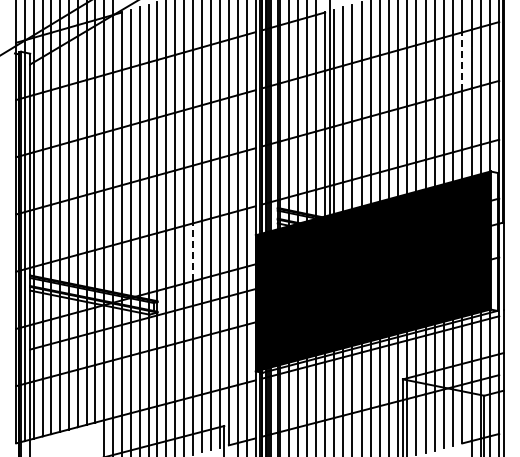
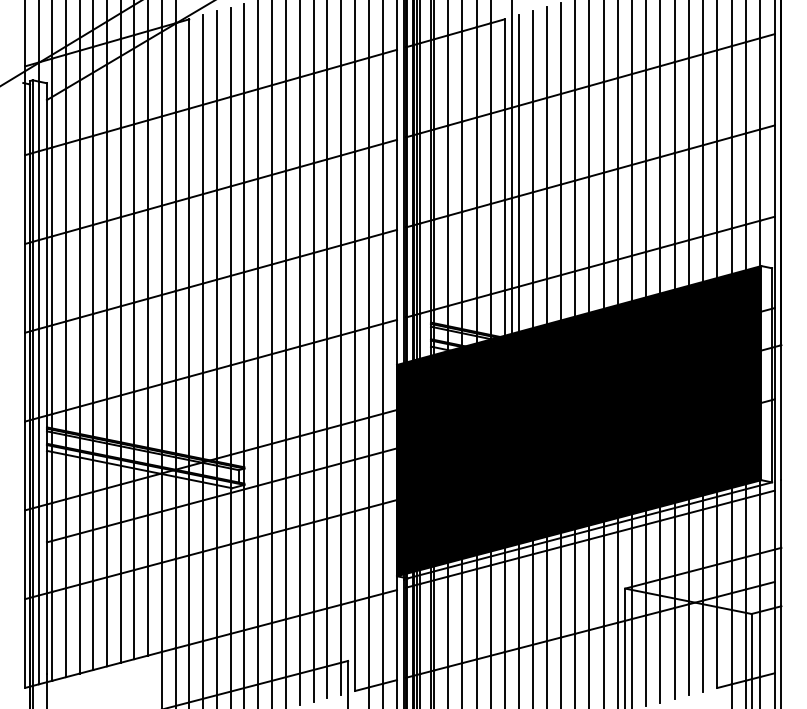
line: (462, 61) -> (717, 95), dashed -> solid
line: (193, 252) -> (300, 391), dashed -> solid

